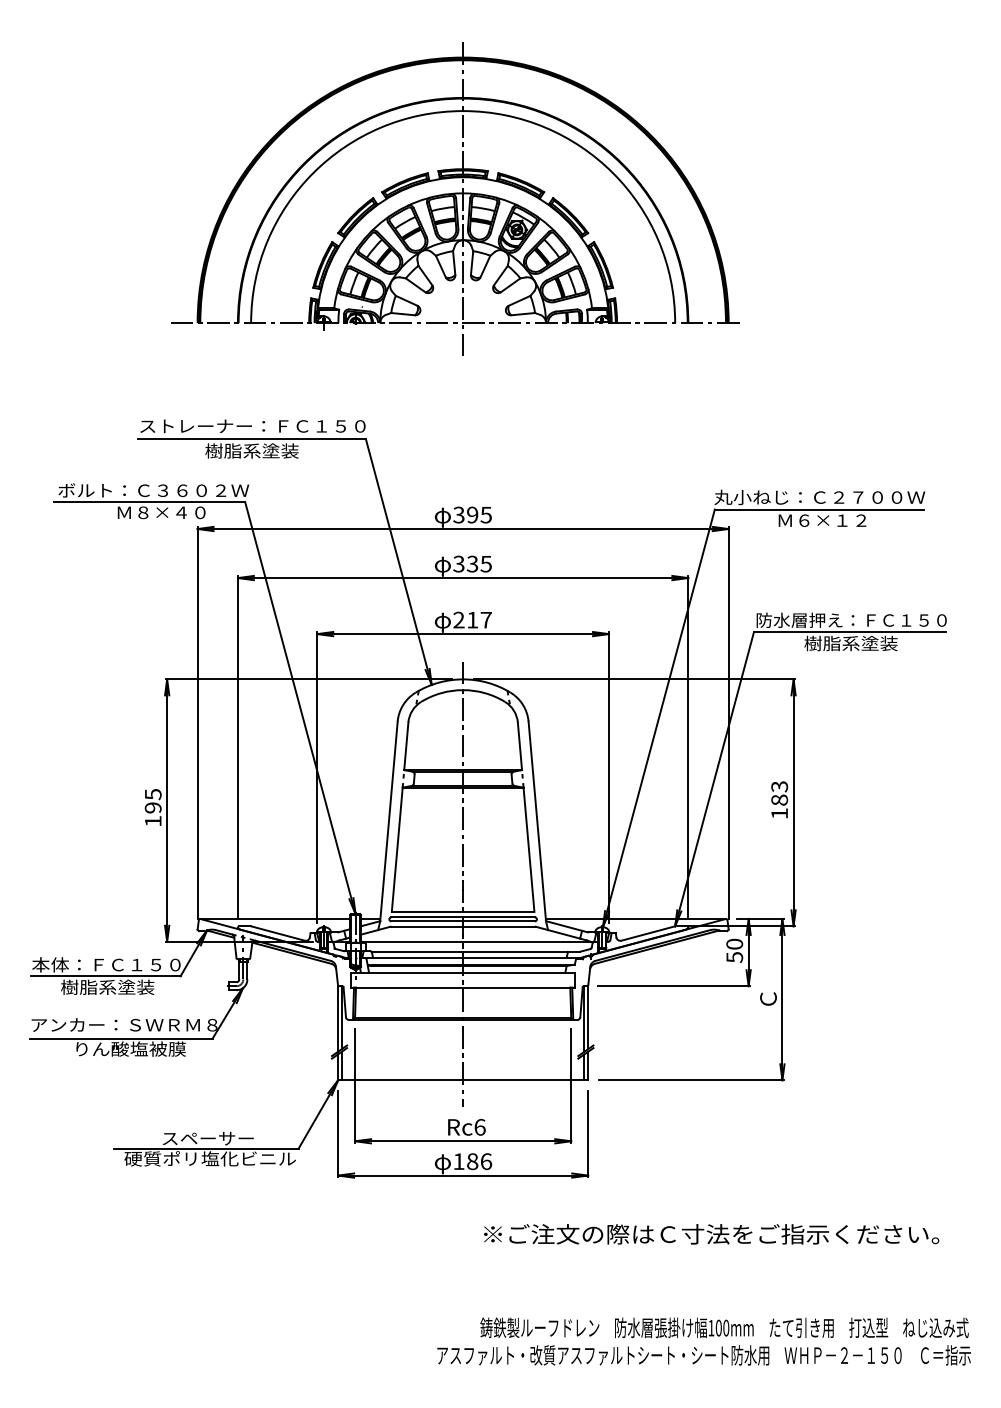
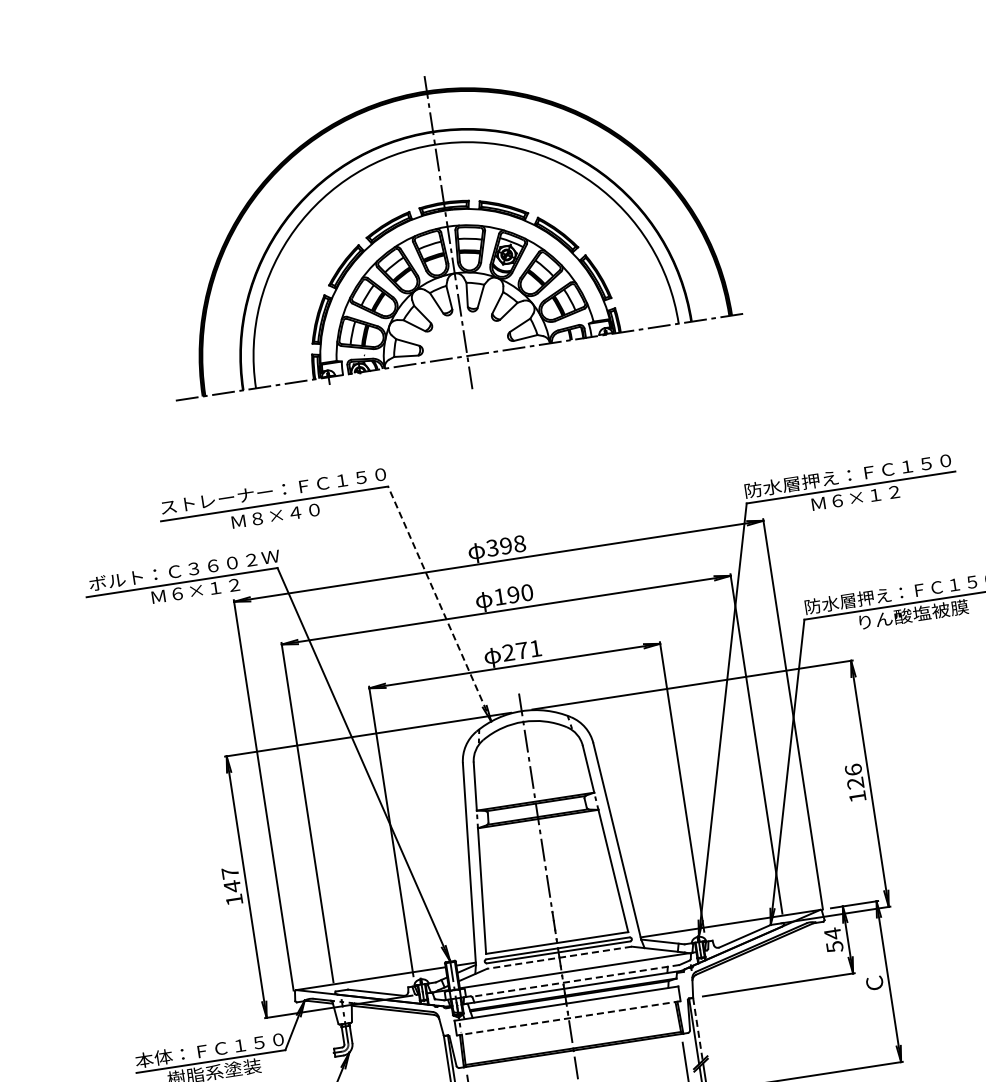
text: (251, 450) -> (275, 515), 樹脂系塗装 -> Ｍ８×４０
text: (819, 497) -> (849, 475), 丸小ねじ：Ｃ２７００Ｗ -> 防水層押え：ＦＣ１５０
text: (171, 512) -> (205, 589), Ｍ８×４０ -> Ｍ６×１２
text: (485, 514) -> (518, 543), 395 -> 398
line: (398, 561) -> (439, 603), solid -> dashed
text: (472, 563) -> (513, 594), 335 -> 190
text: (479, 620) -> (529, 649), 217 -> 271
text: (860, 643) -> (912, 614), 樹脂系塗装 -> りん酸塩被膜
text: (779, 793) -> (854, 776), 183 -> 126
text: (152, 801) -> (230, 880), 195 -> 147
line: (463, 926) -> (559, 957), solid -> dashed
text: (734, 944) -> (832, 934), 50 -> 54
line: (475, 951) -> (575, 980), solid -> dashed
line: (462, 987) -> (568, 1018), solid -> dashed
line: (588, 1017) -> (698, 1029), solid -> dashed

